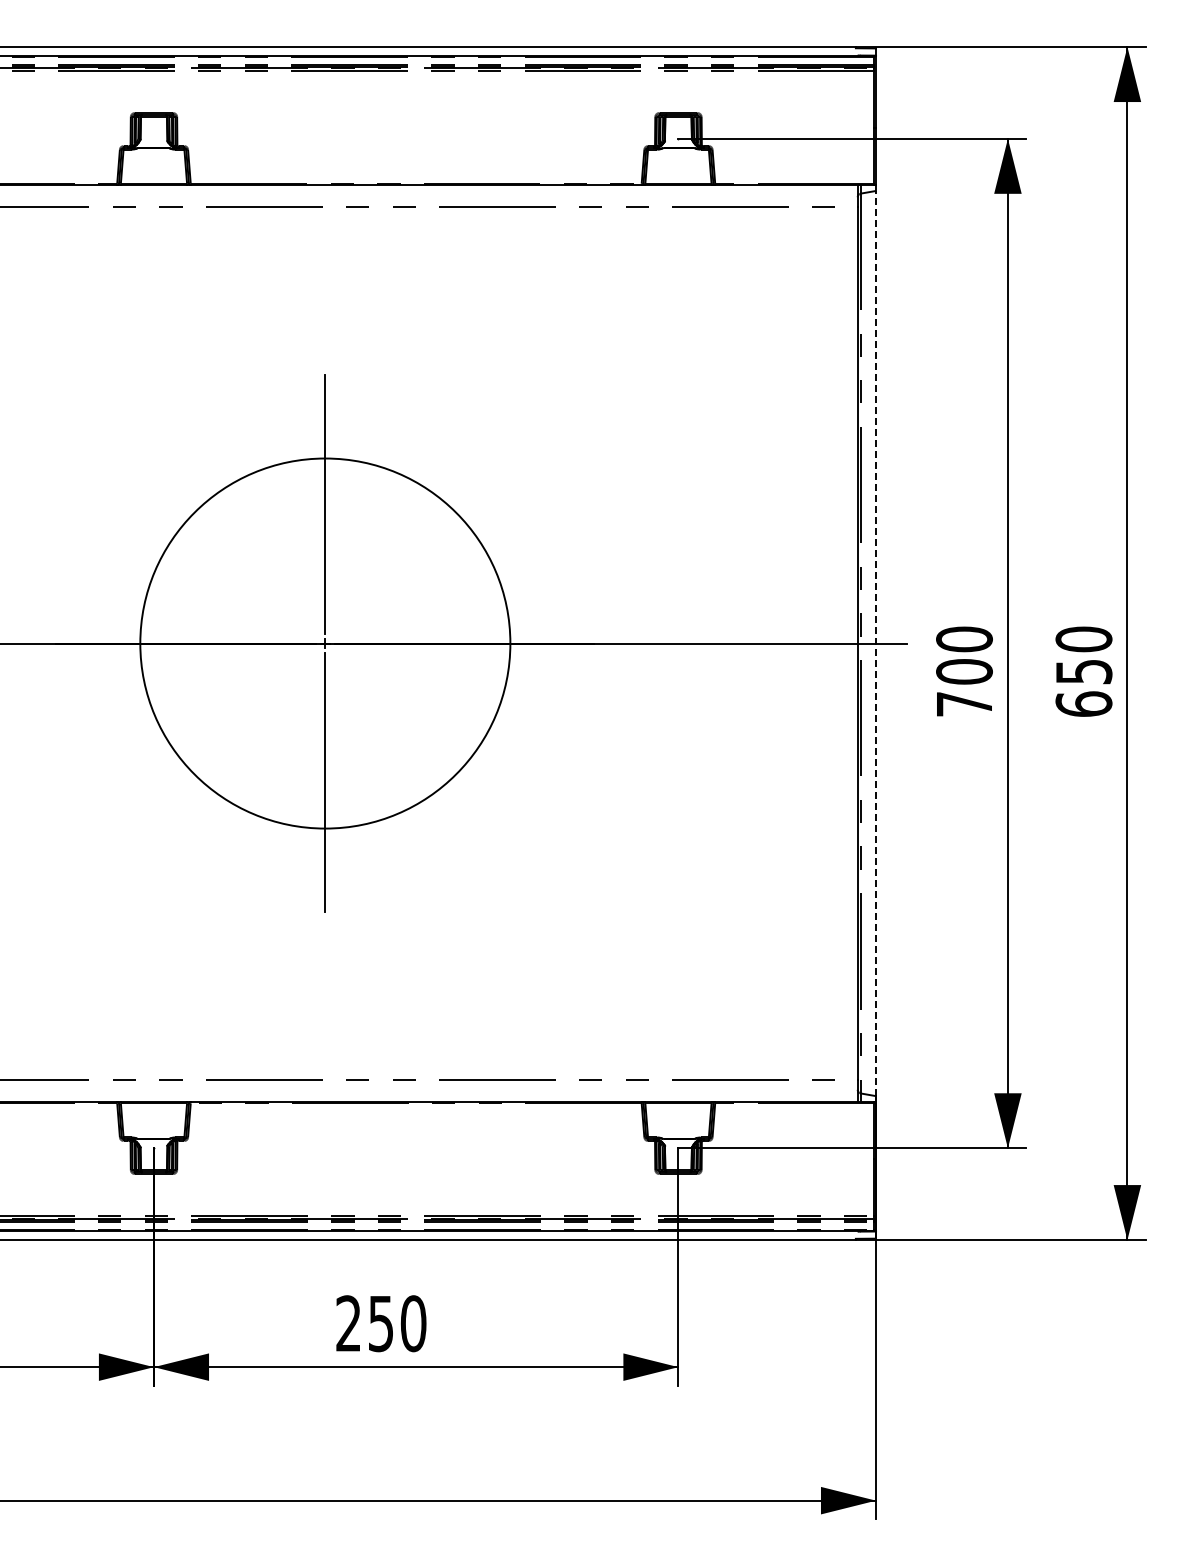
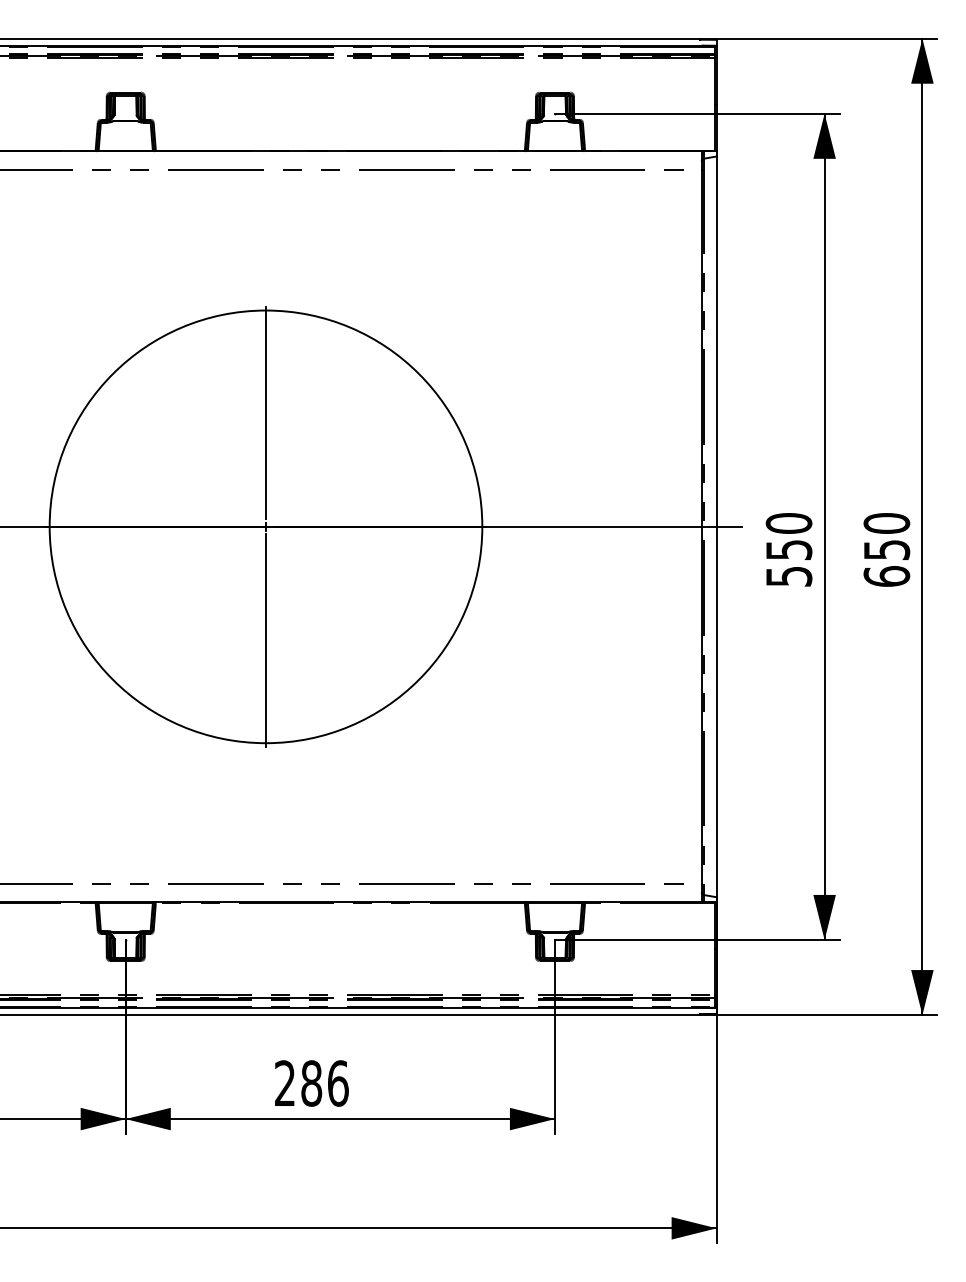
circle: (325, 643) -> (266, 526), size x1.43
line: (876, 643) -> (717, 526), dashed -> solid
text: (964, 687) -> (789, 562), 700 -> 550
text: (397, 1323) -> (325, 1083), 250 -> 286

